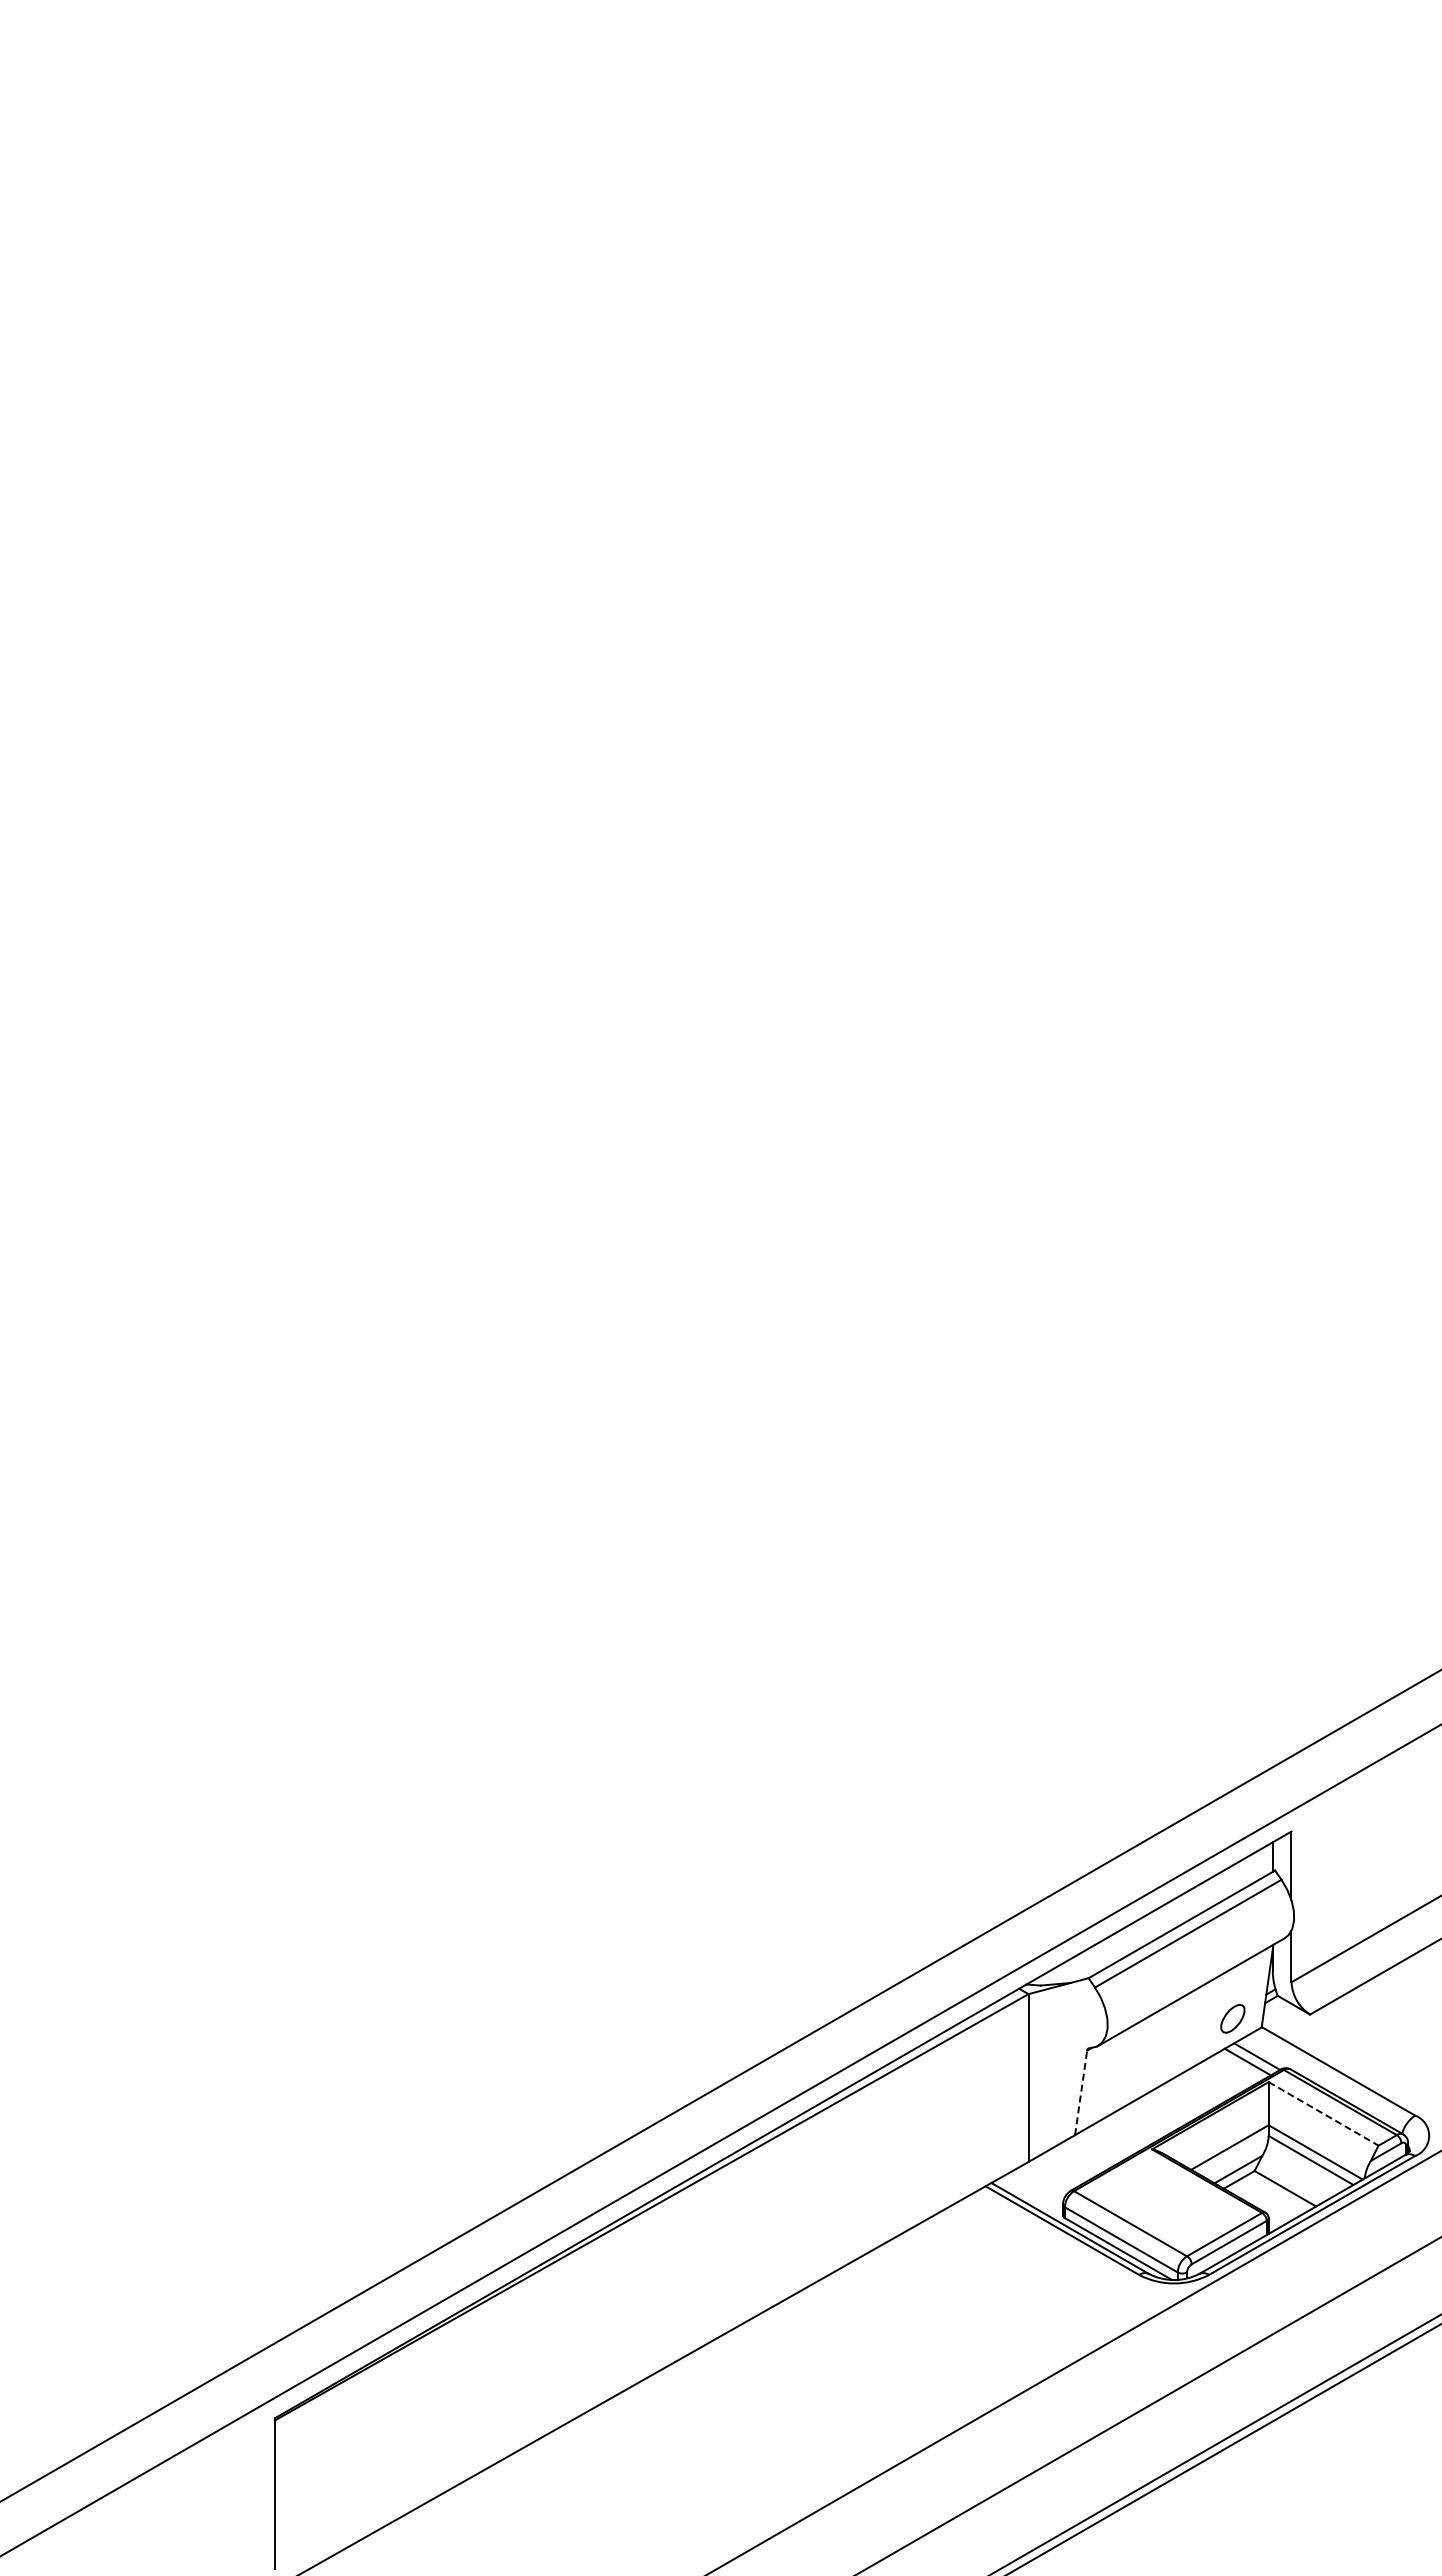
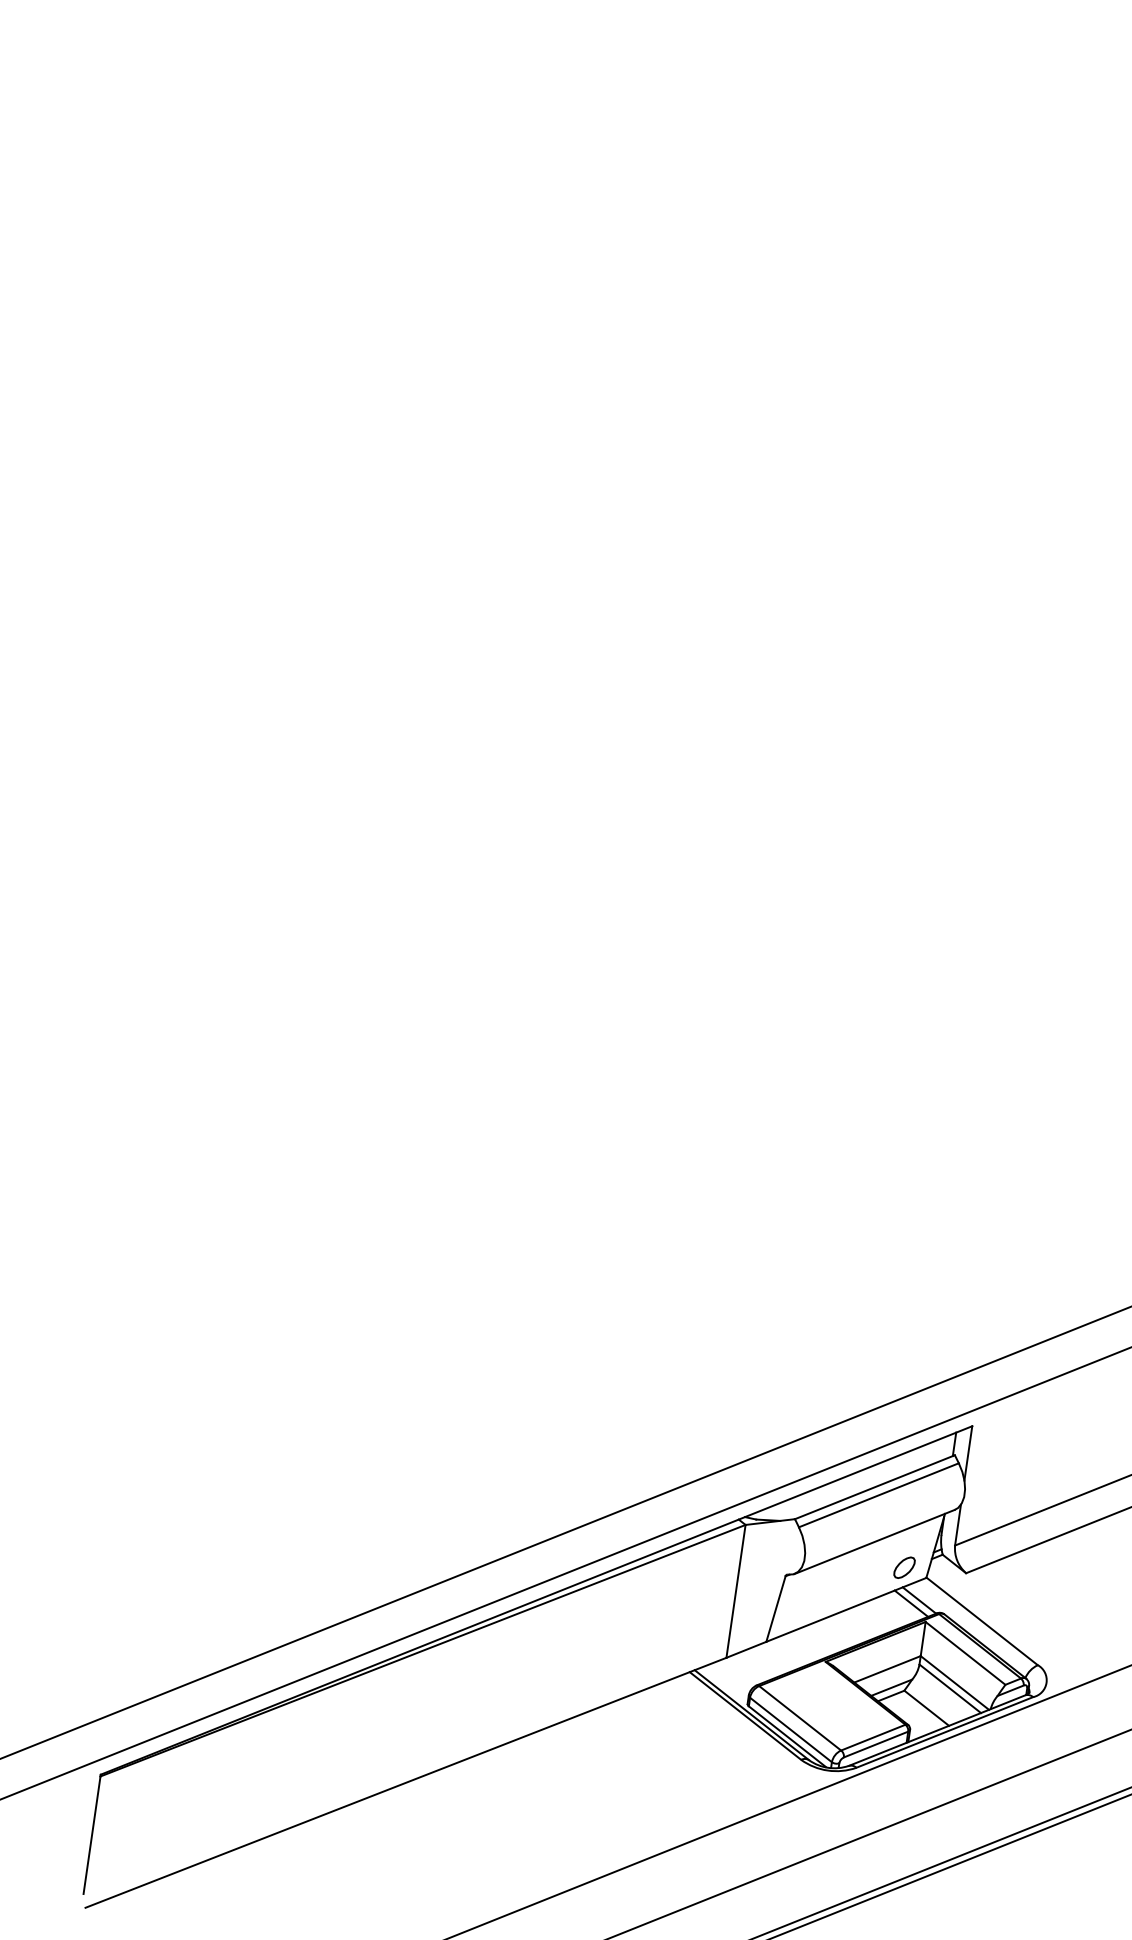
line: (1081, 2092) -> (776, 1608), dashed -> solid
line: (1323, 2113) -> (965, 1653), dashed -> solid

